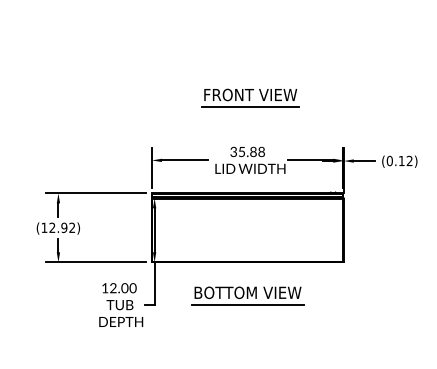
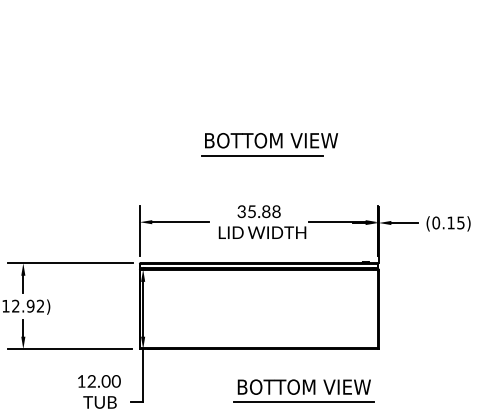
text: (258, 94) -> (272, 140), FRONT VIEW -> BOTTOM VIEW
text: (409, 160) -> (460, 222), (0.12) -> (0.15)
part: (247, 295) -> (303, 390), moved

